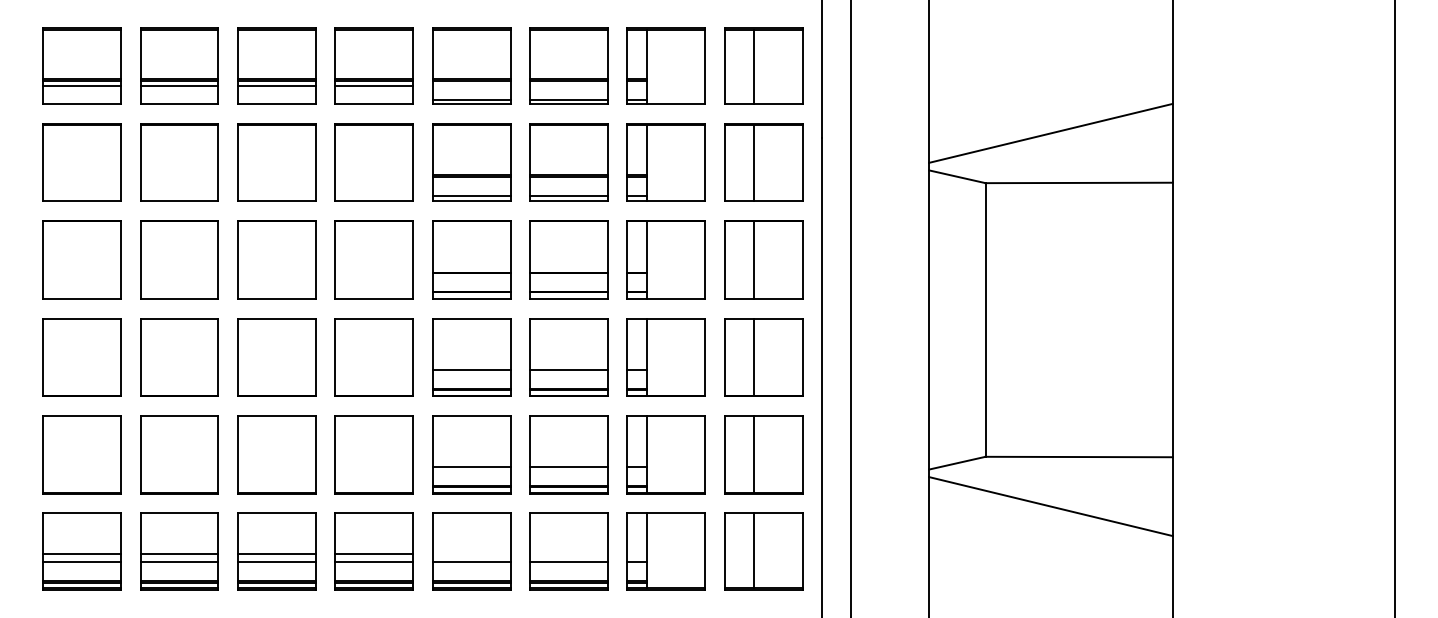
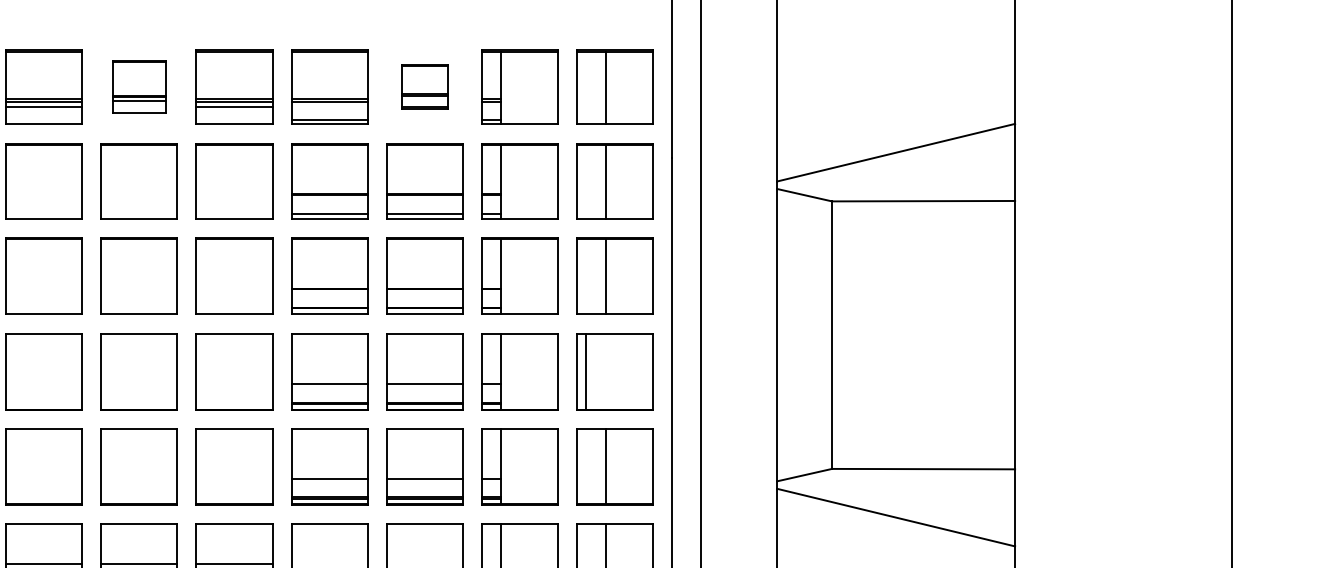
part: (276, 65) -> (138, 86), size x0.7
part: (568, 65) -> (424, 86), size x0.6
line: (754, 357) -> (586, 371), moved

